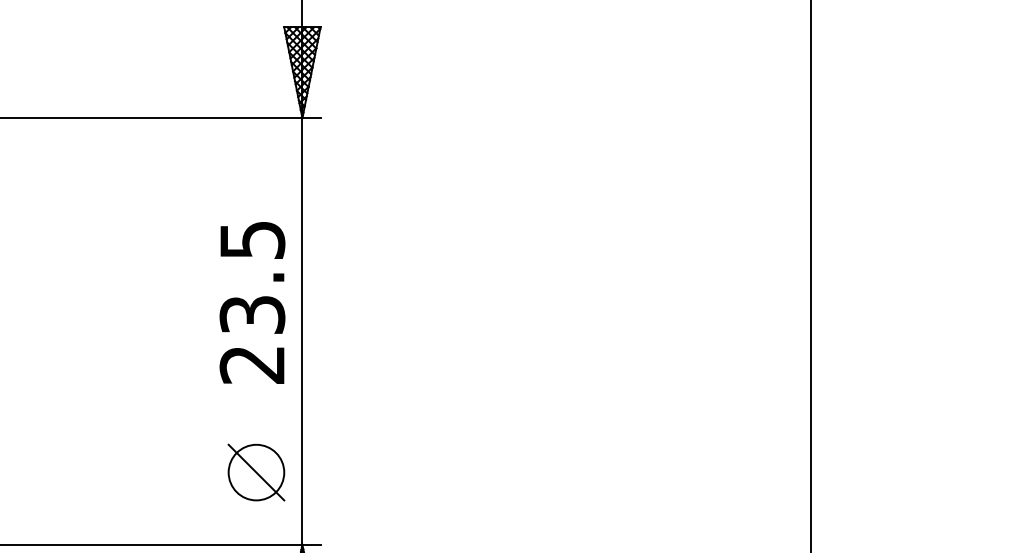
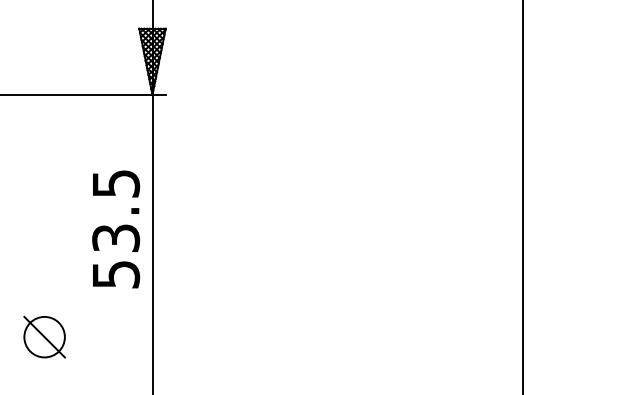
text: (252, 364) -> (116, 274), 23.5 -> 53.5
part: (256, 472) -> (44, 337), moved

